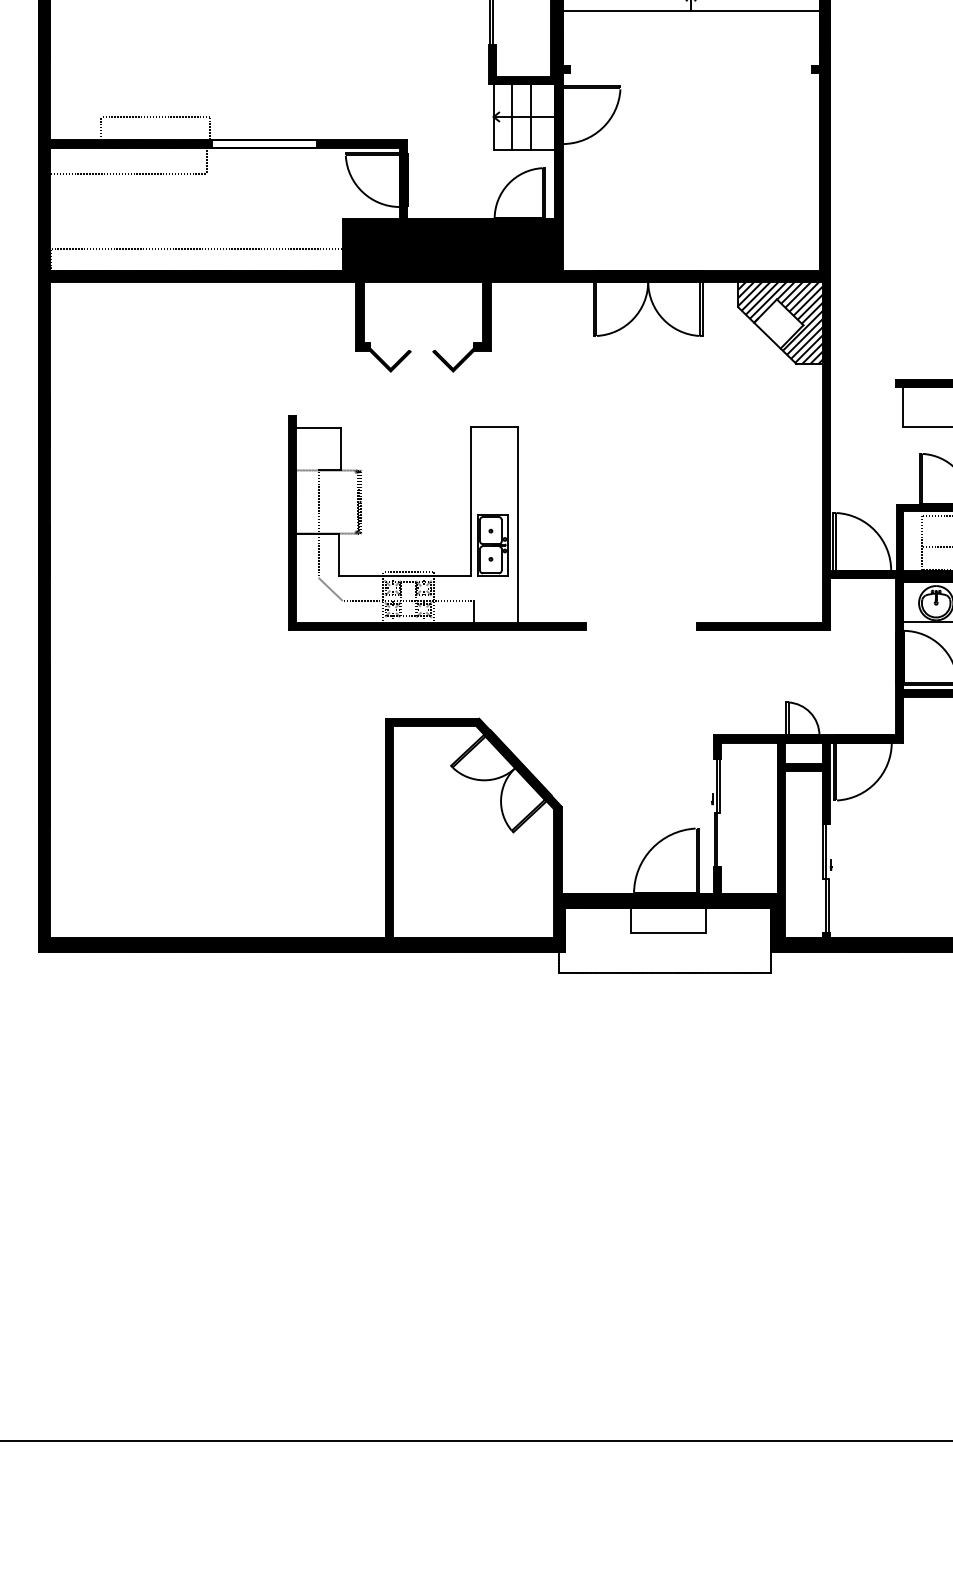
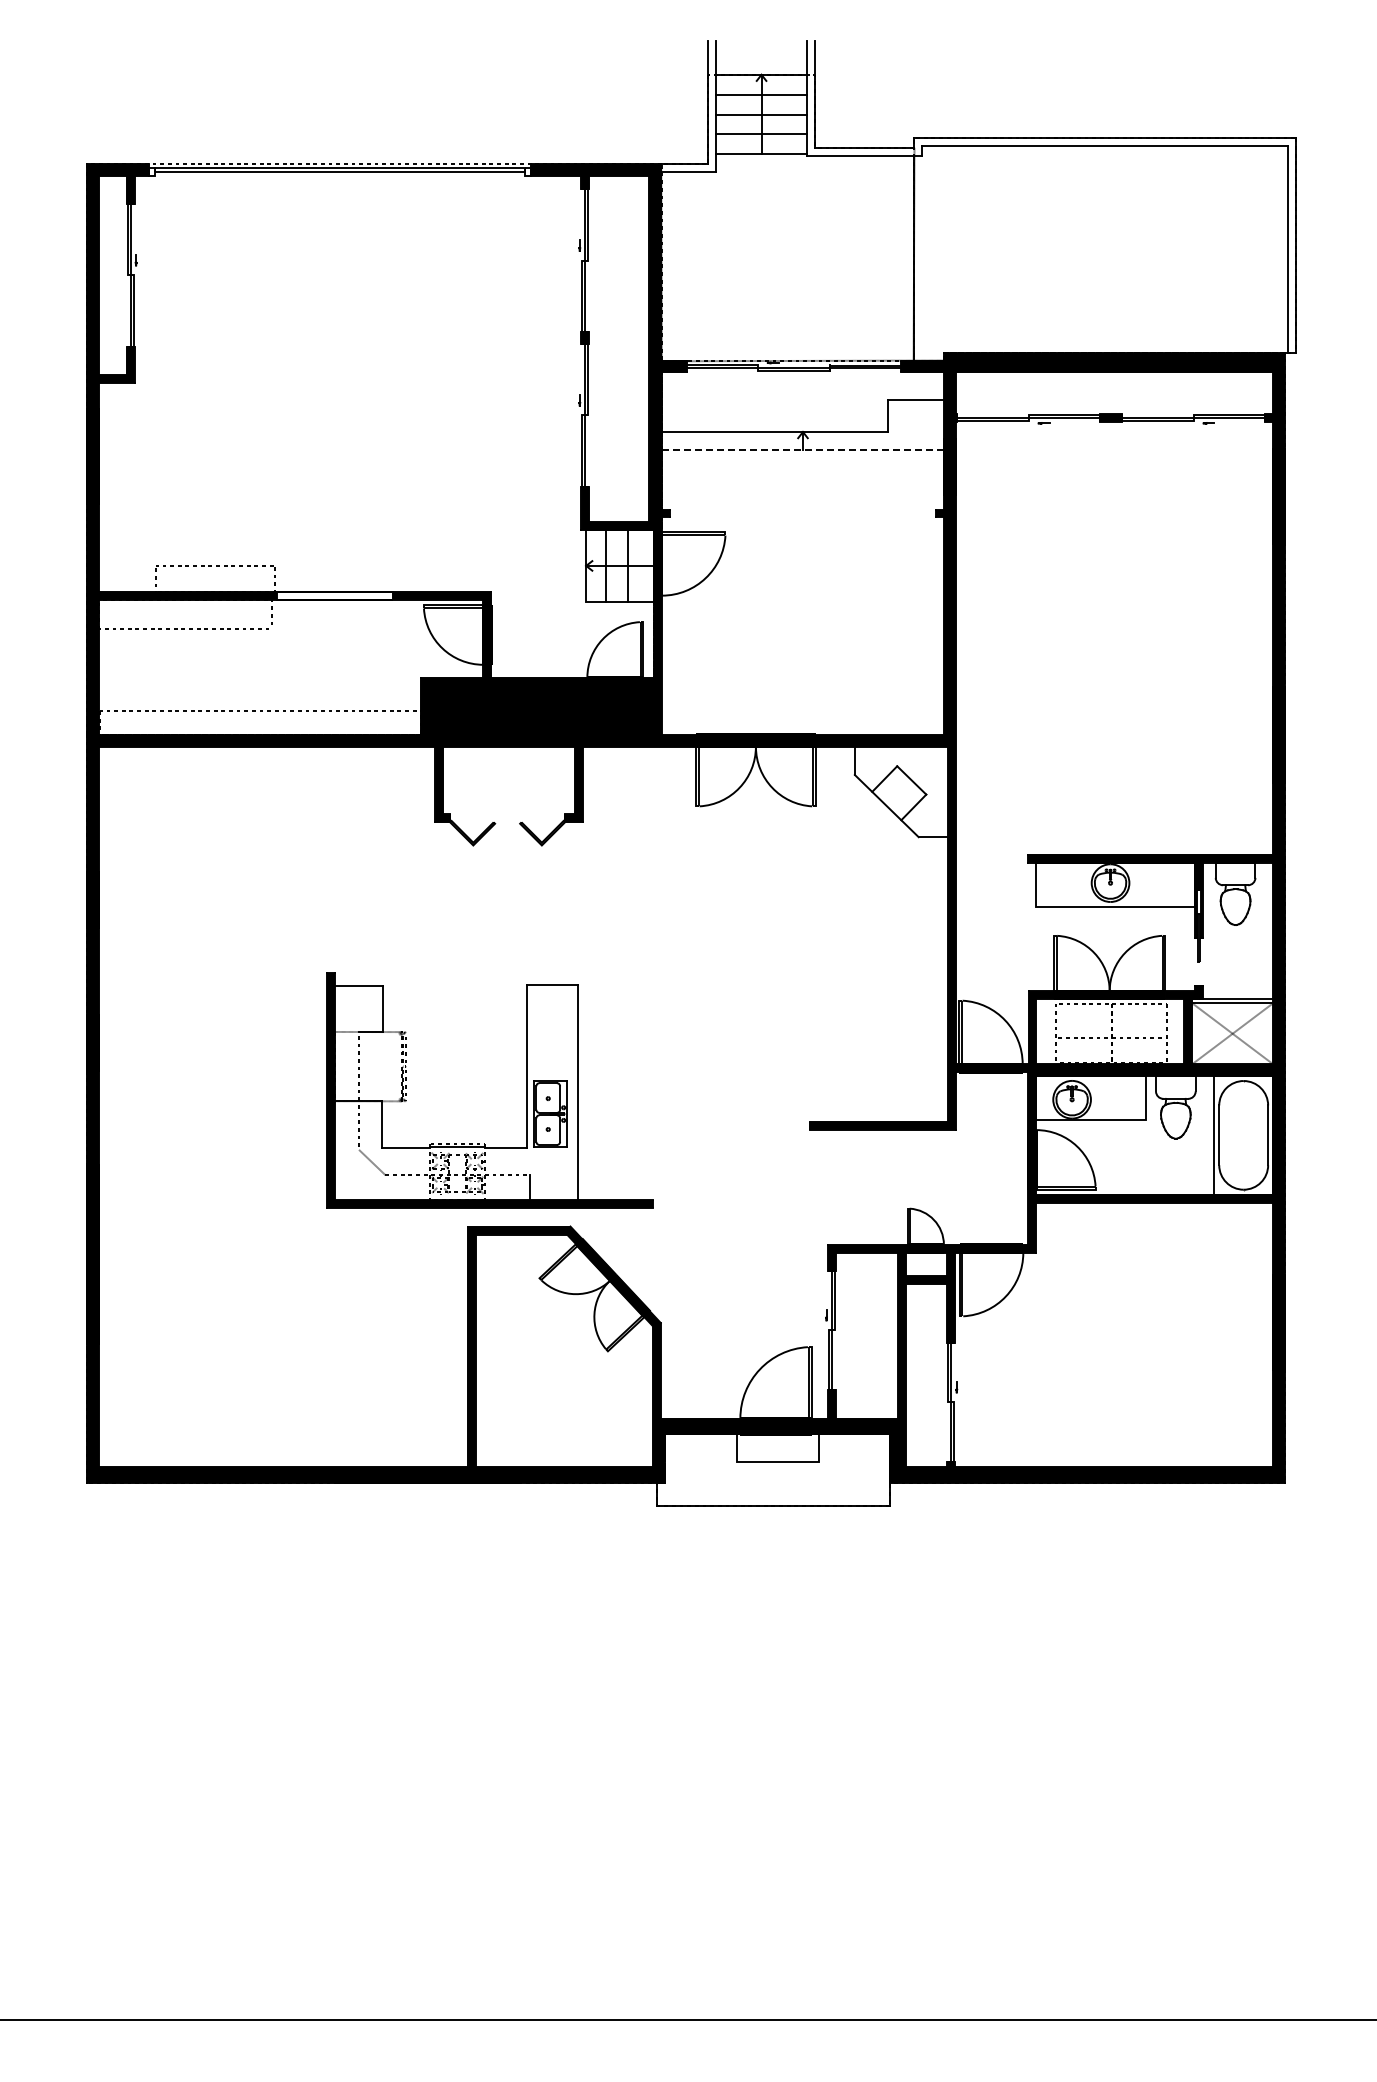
line: (690, 10) -> (802, 449), solid -> dashed
hatch: (780, 322) -> (901, 791), removed
part: (471, 523) -> (526, 1090), moved

